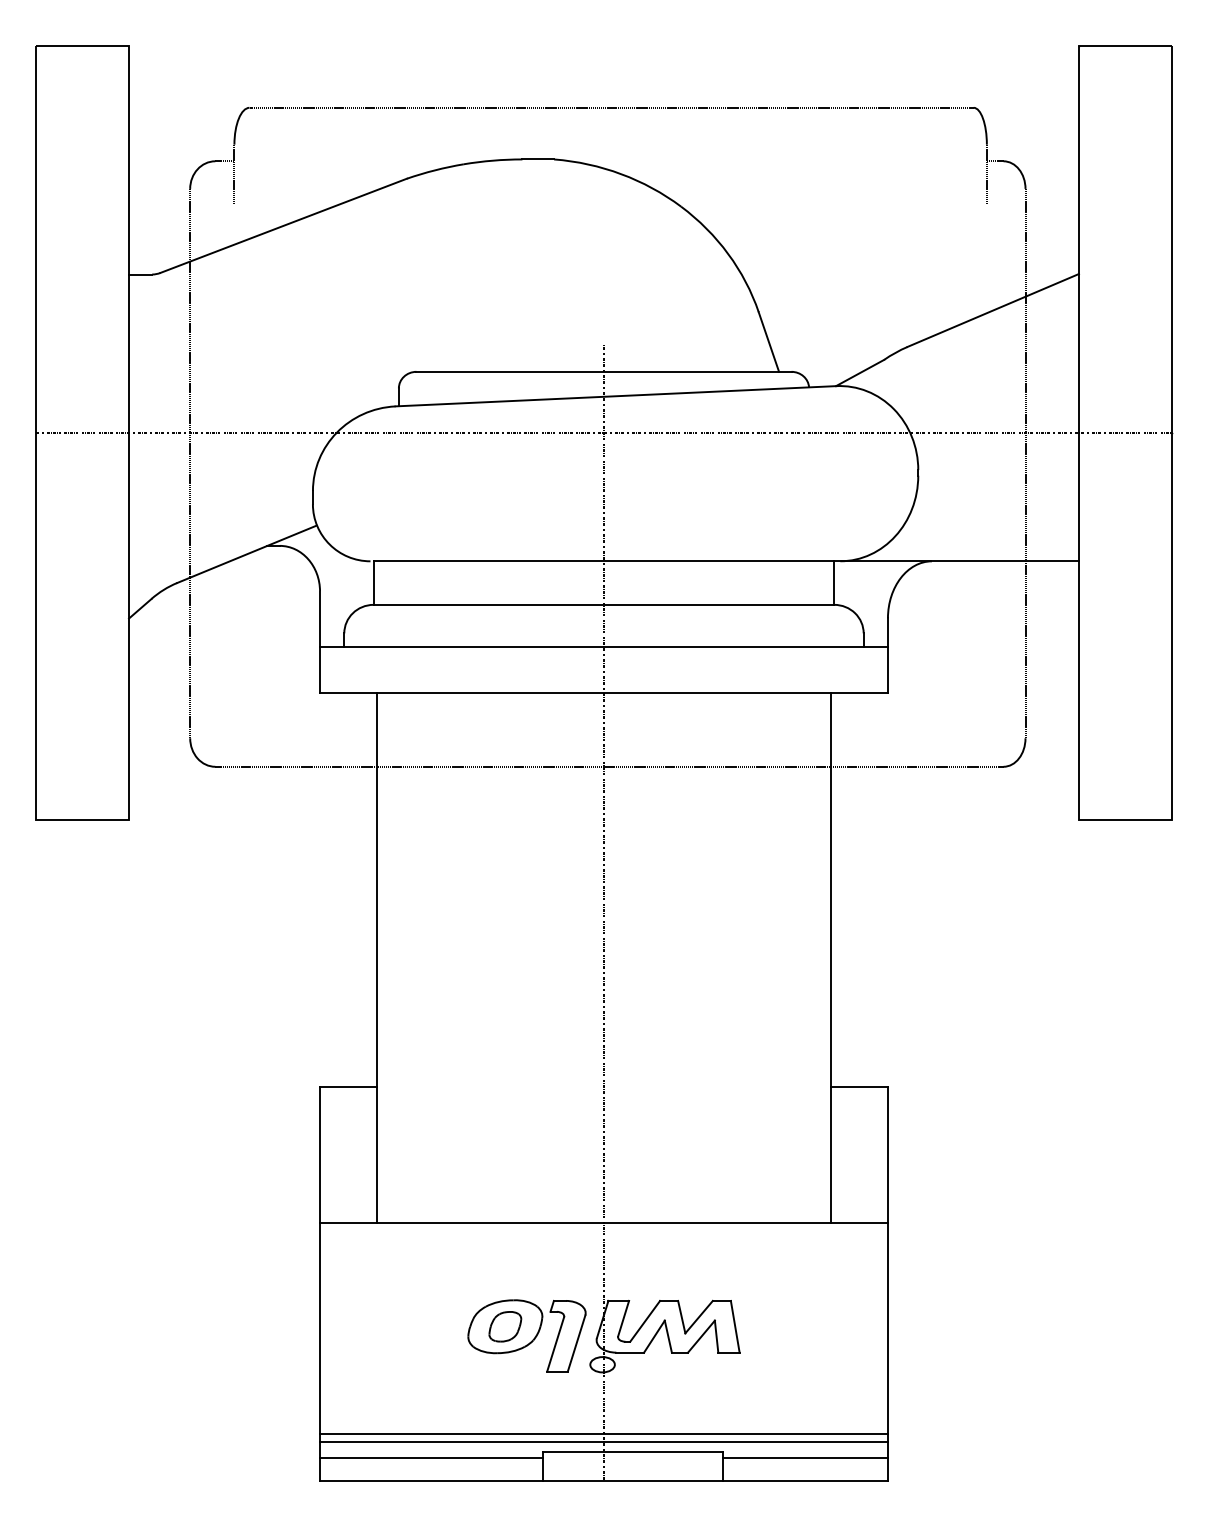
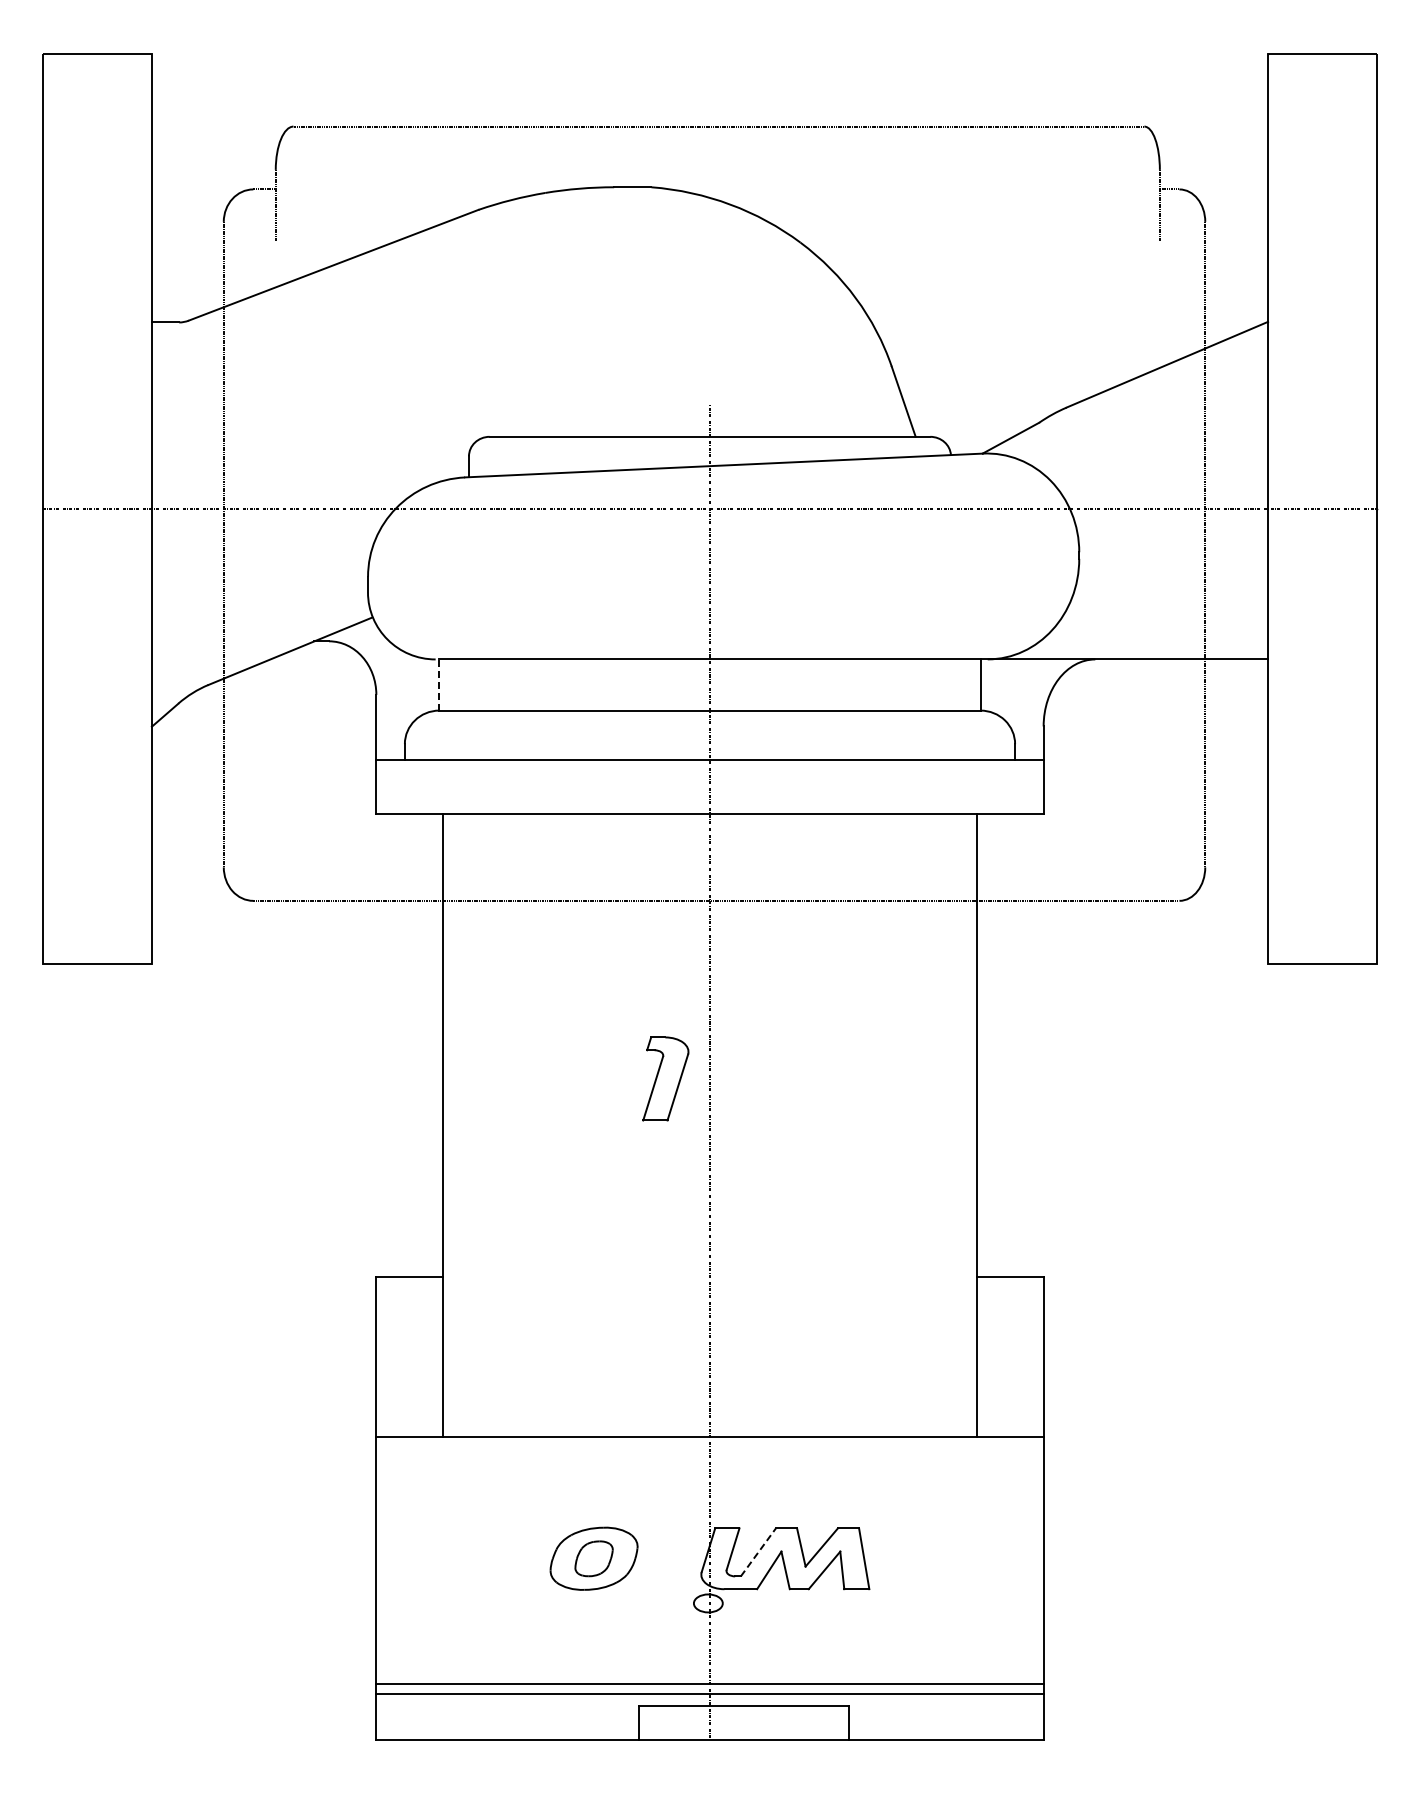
line: (373, 583) -> (439, 685), solid -> dashed
line: (645, 1321) -> (758, 1552), solid -> dashed
part: (566, 1335) -> (665, 1078), moved
line: (431, 1458) -> (507, 1713), removed
line: (805, 1458) -> (946, 1713), removed

